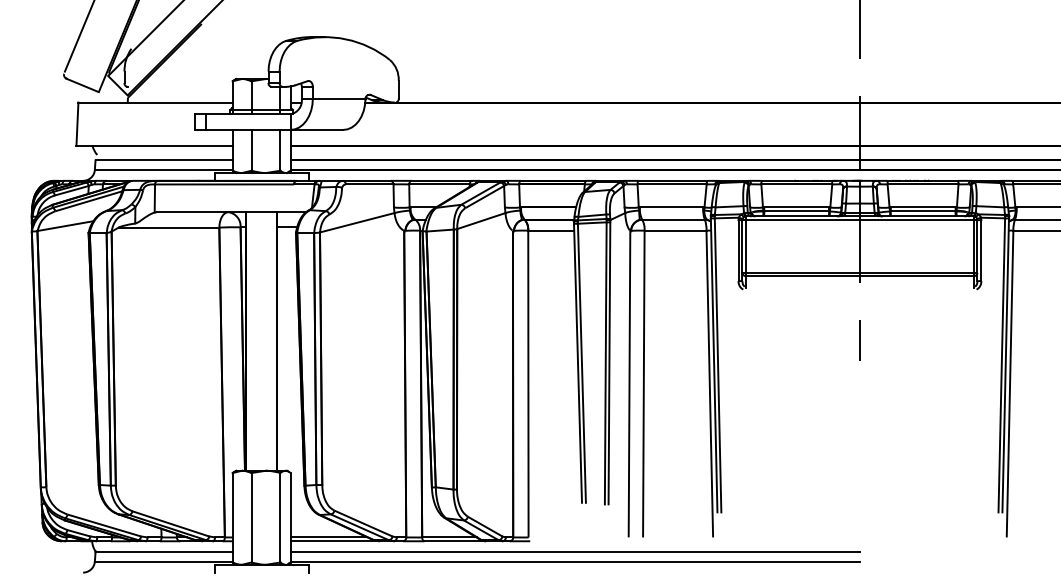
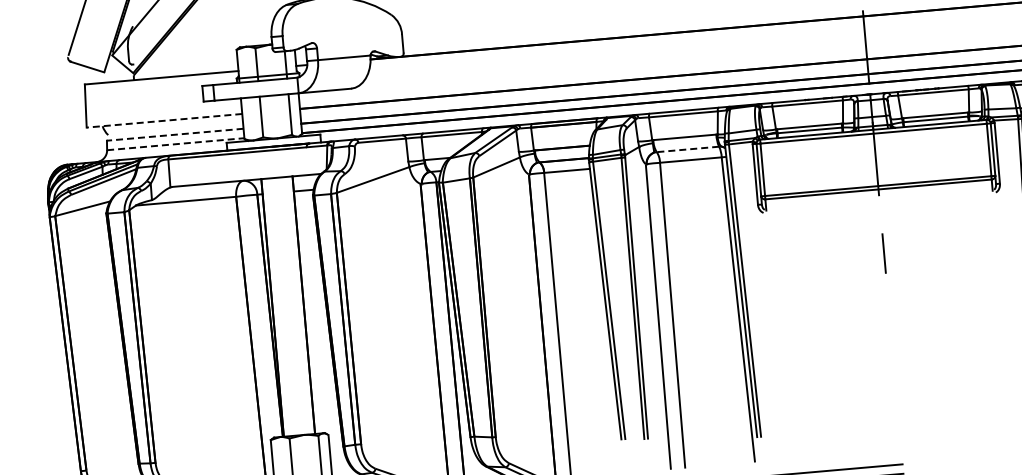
line: (154, 145) -> (164, 120), solid -> dashed
line: (164, 160) -> (175, 134), solid -> dashed
line: (163, 169) -> (175, 143), solid -> dashed
line: (673, 219) -> (687, 149), solid -> dashed

